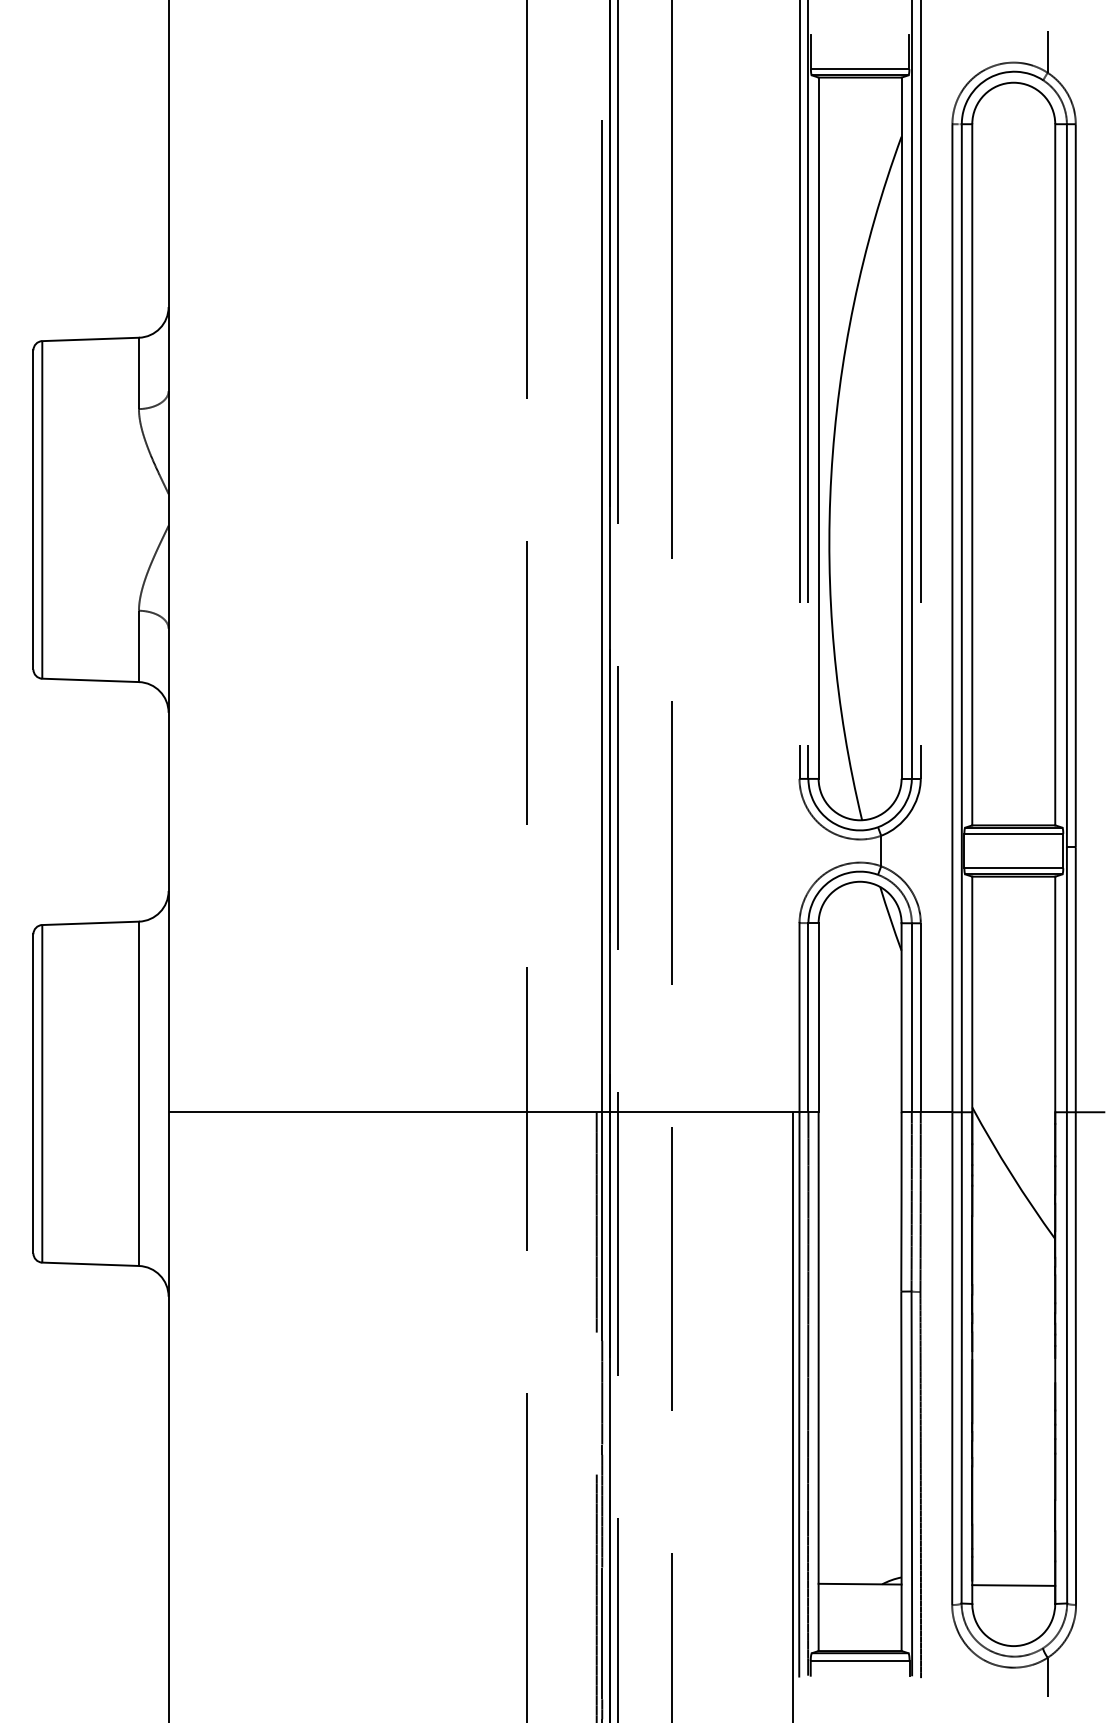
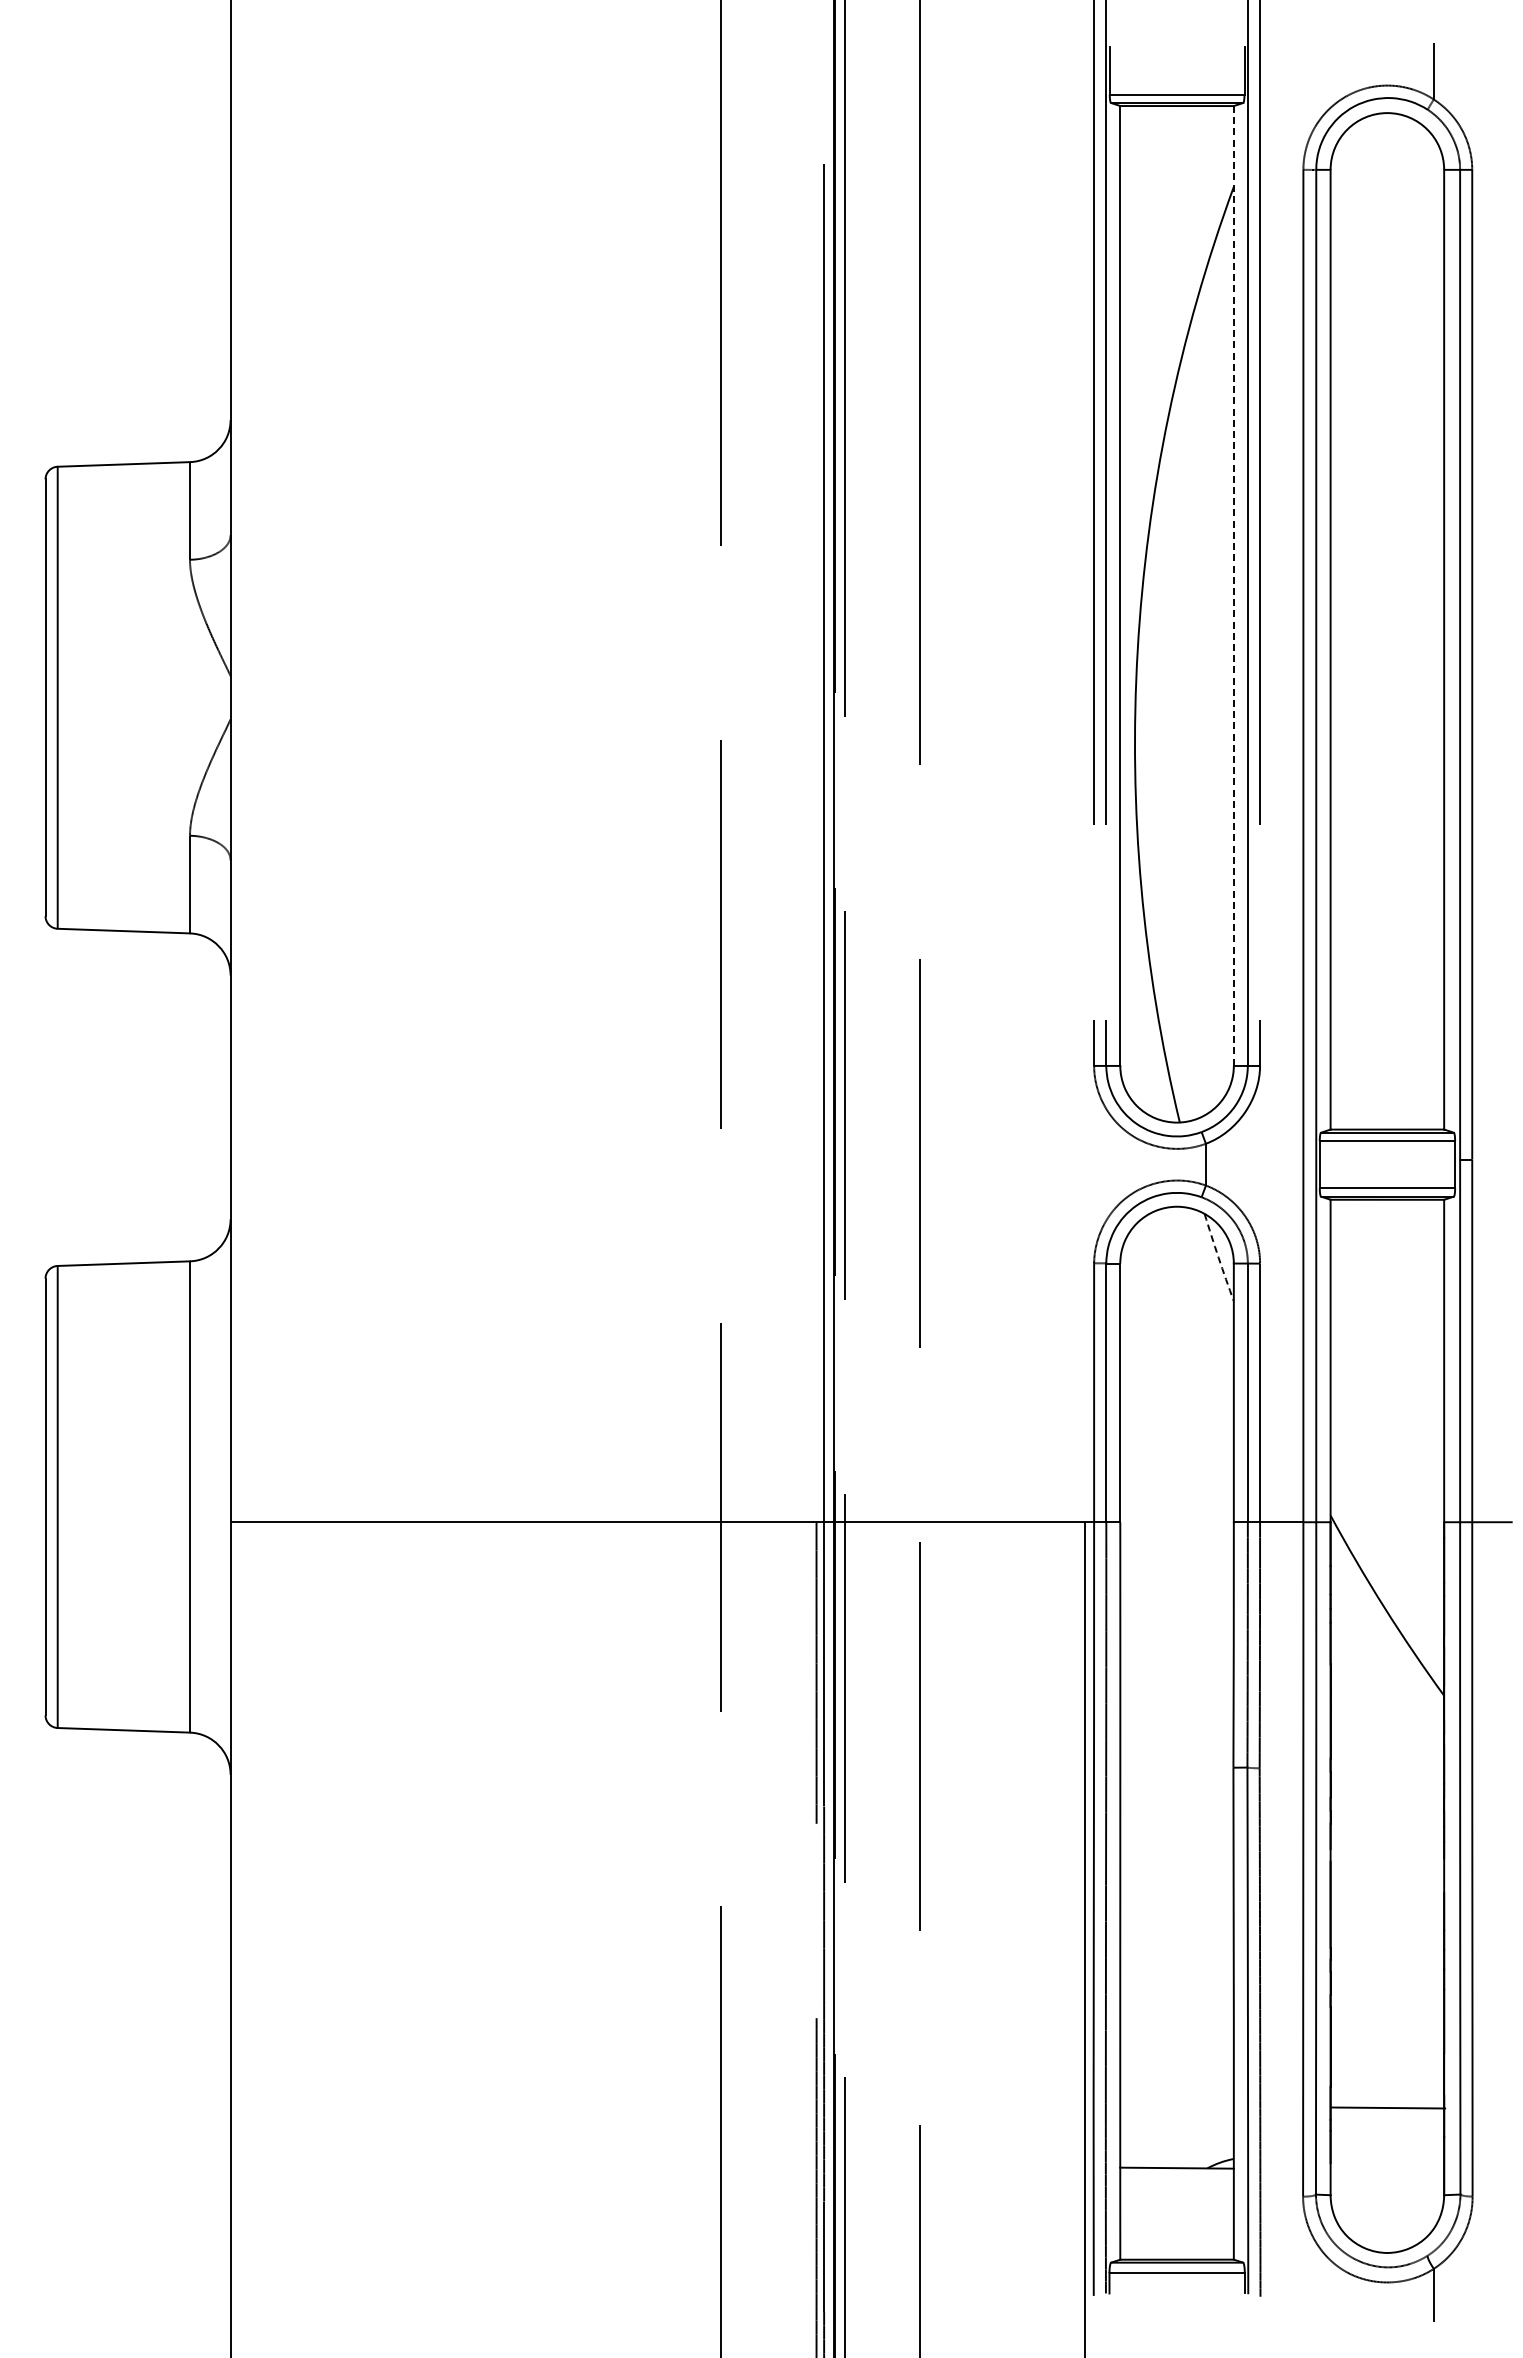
line: (901, 427) -> (1233, 585), solid -> dashed
arc: (890, 918) -> (1218, 1257), solid -> dashed
line: (1013, 1585) -> (1388, 2107), moved

